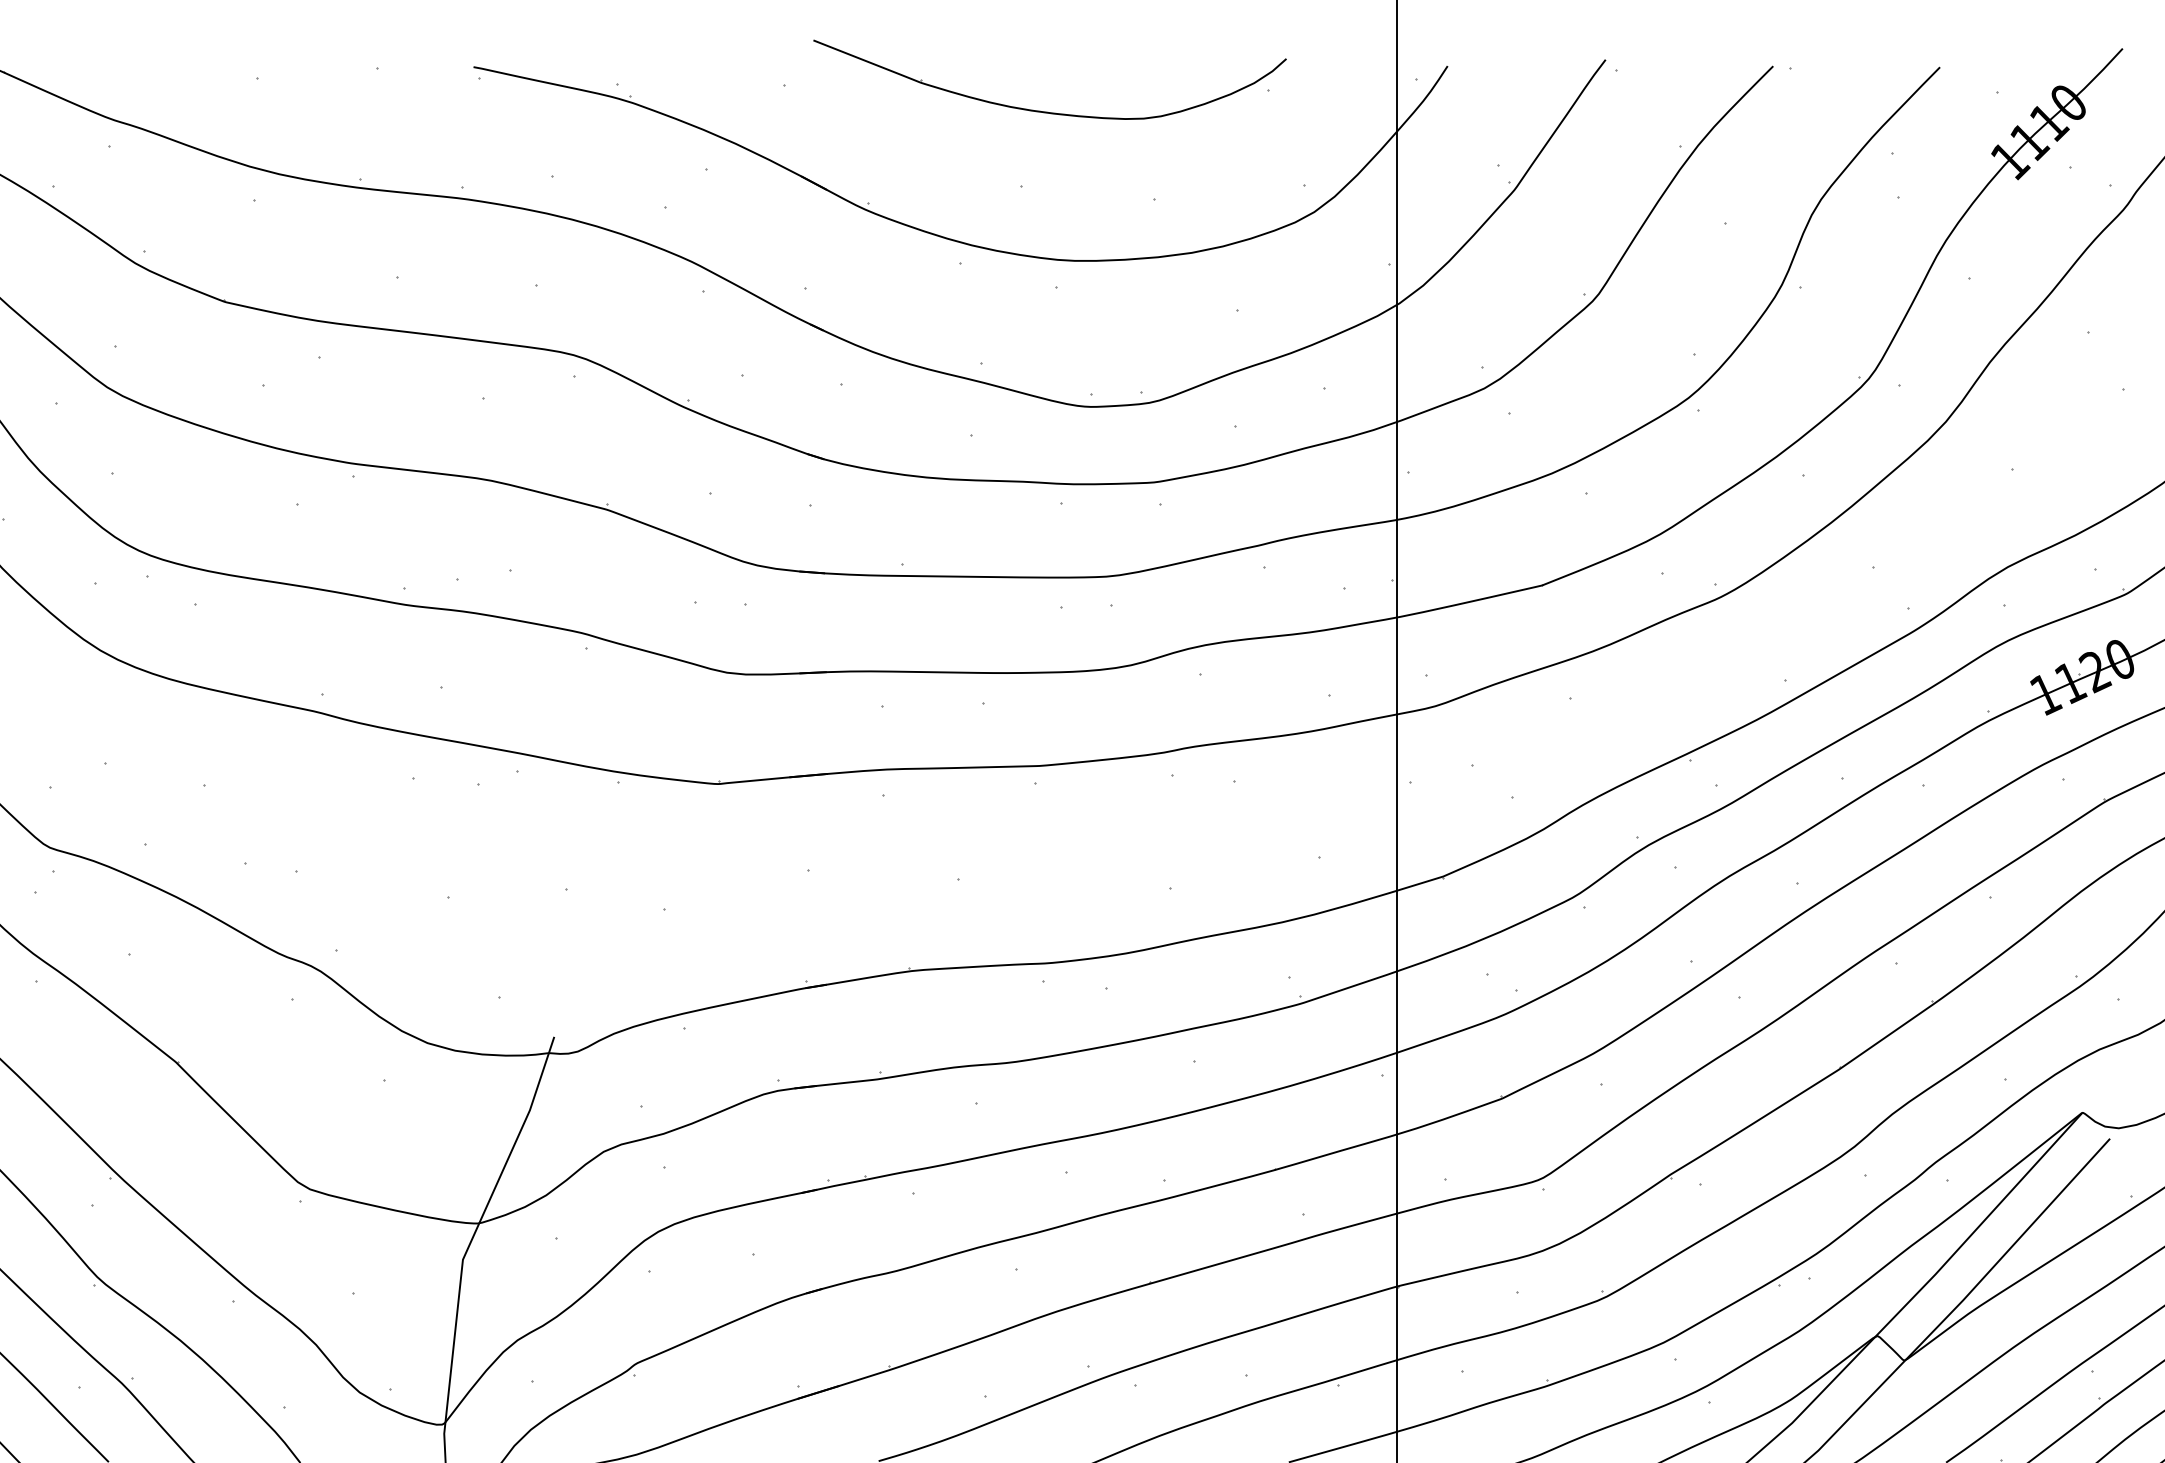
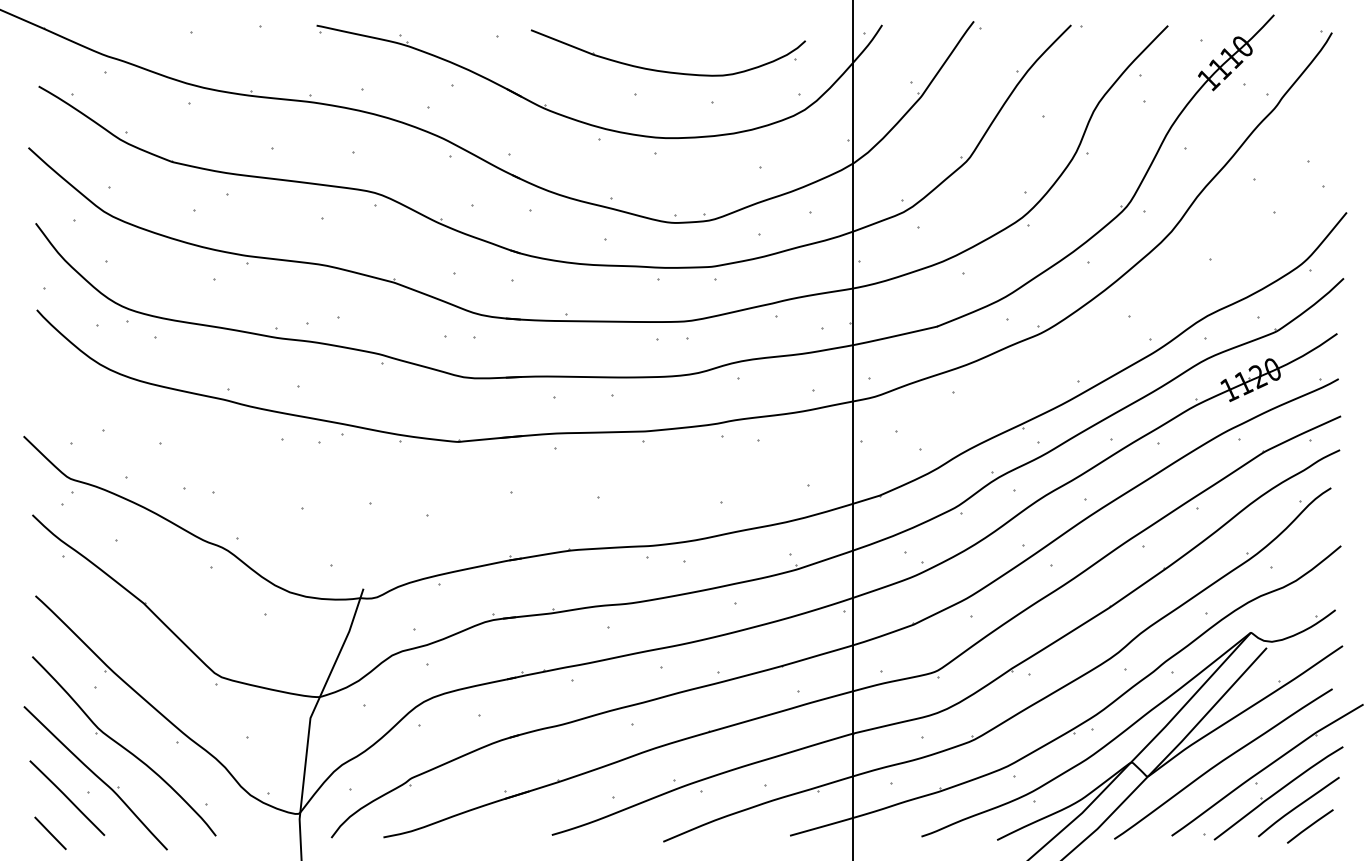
part: (1043, 109) -> (664, 70), moved

